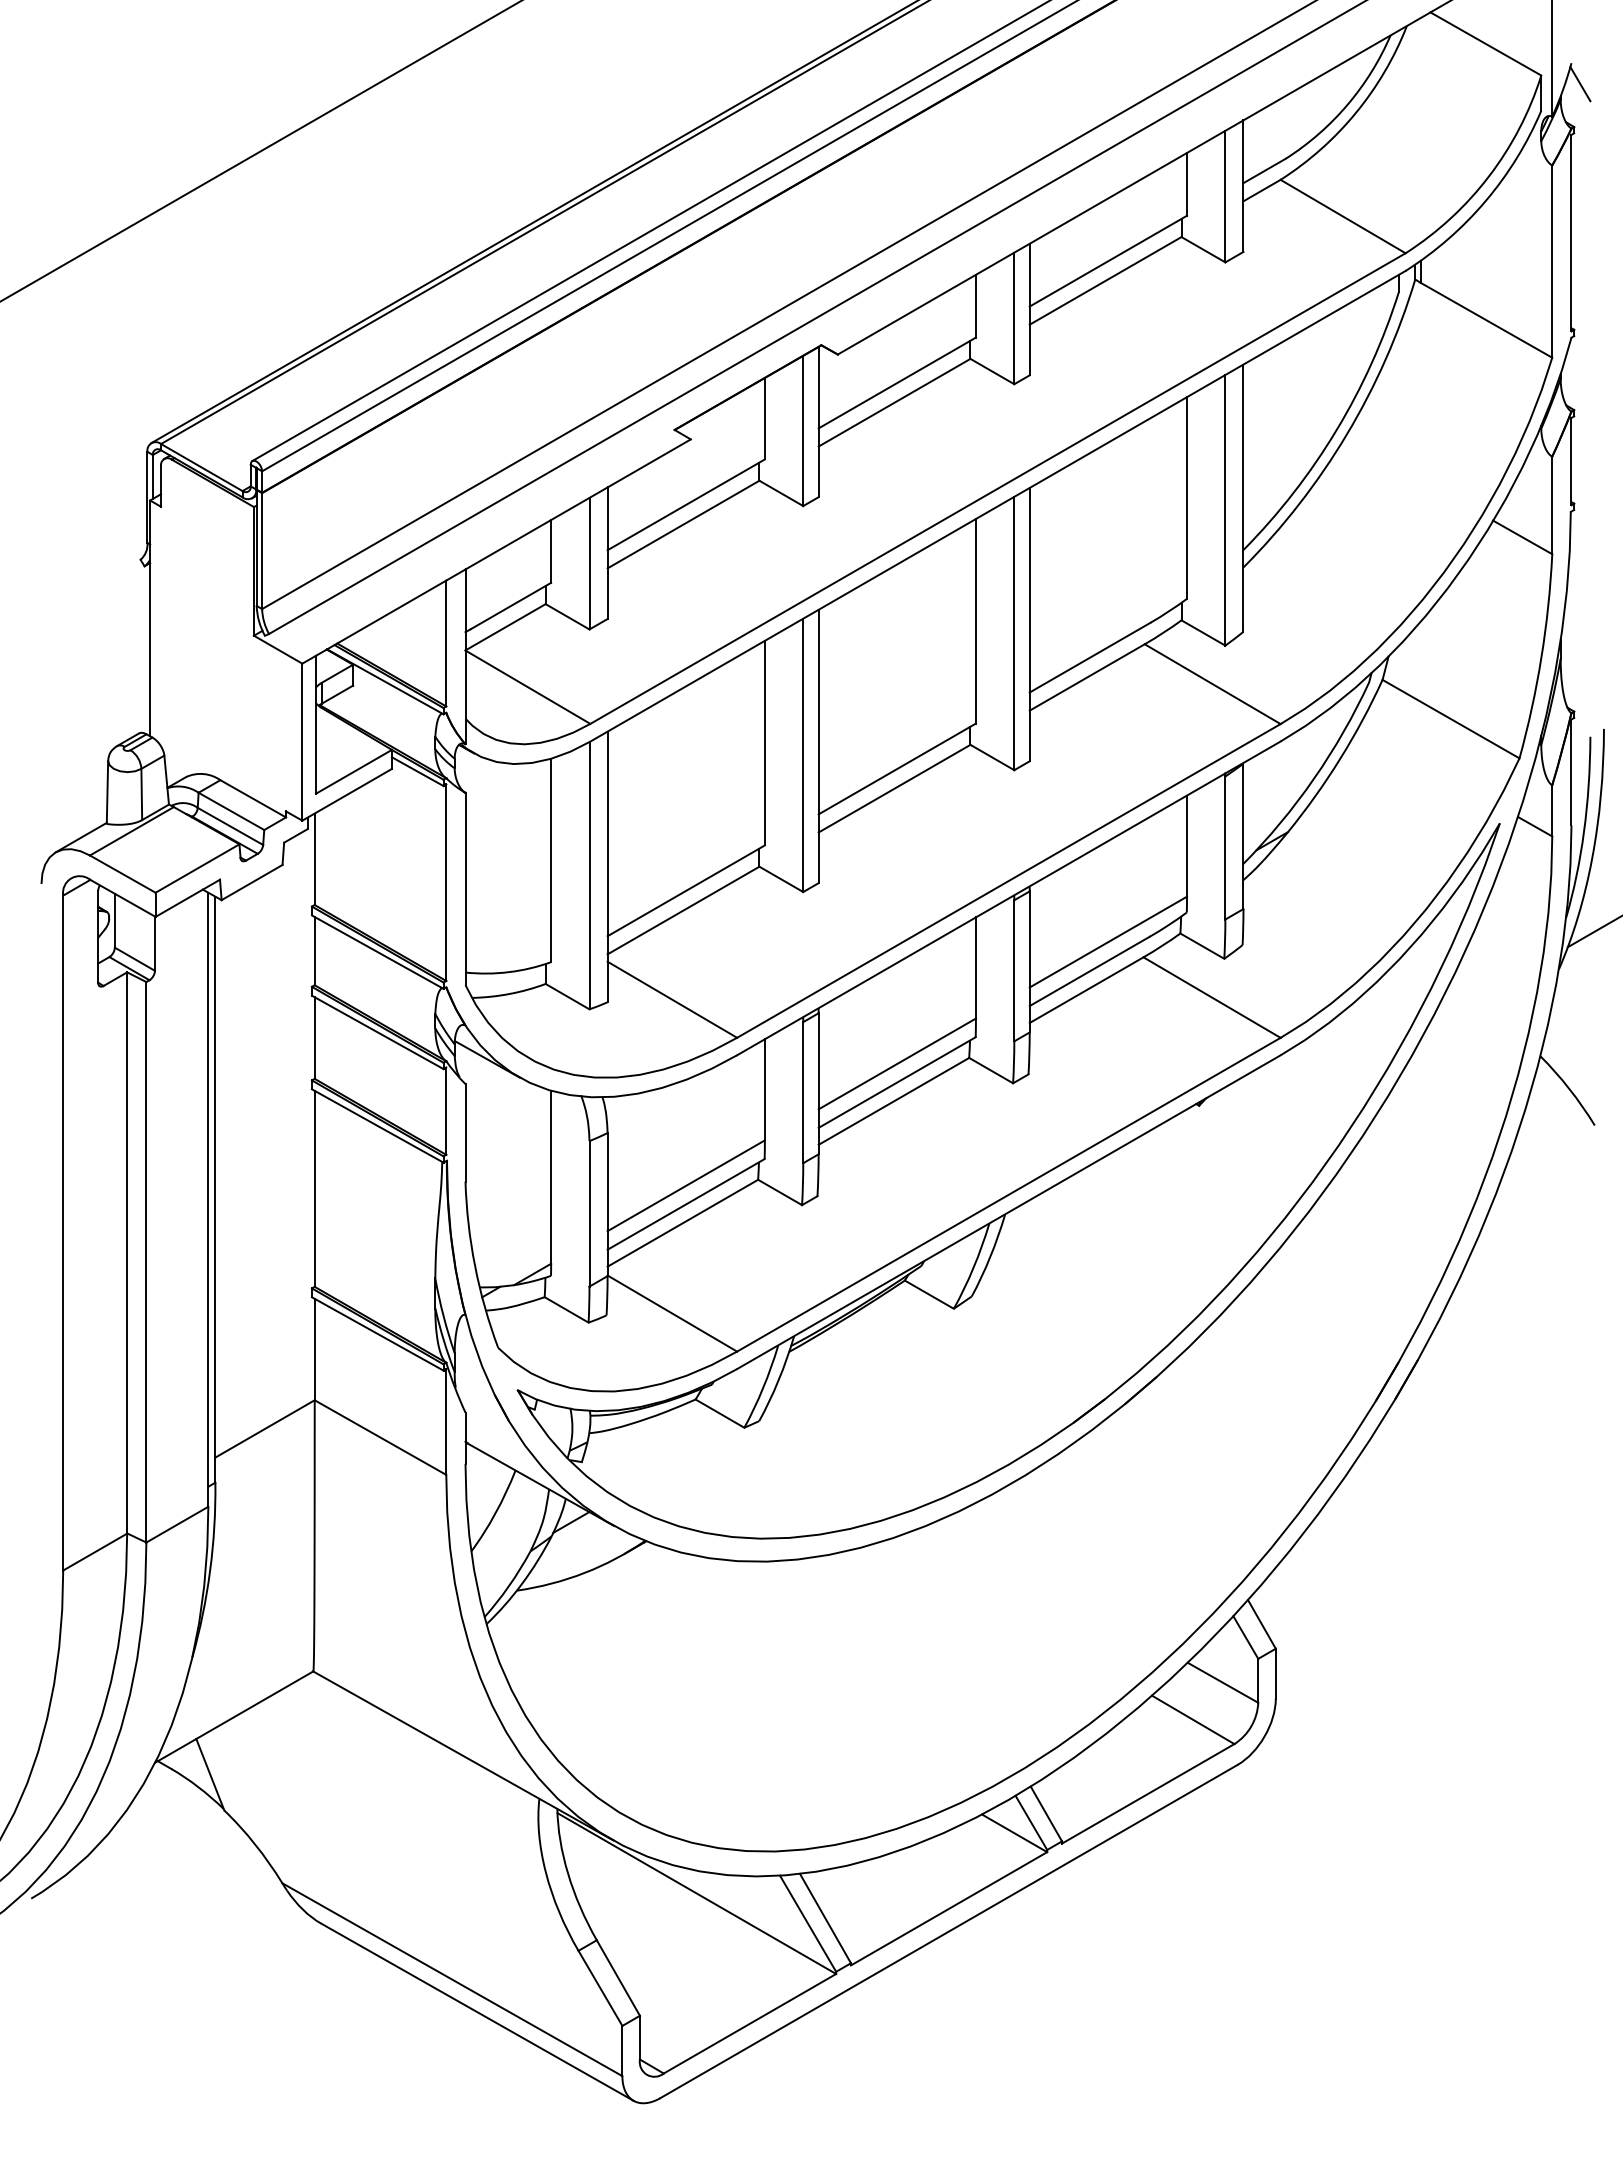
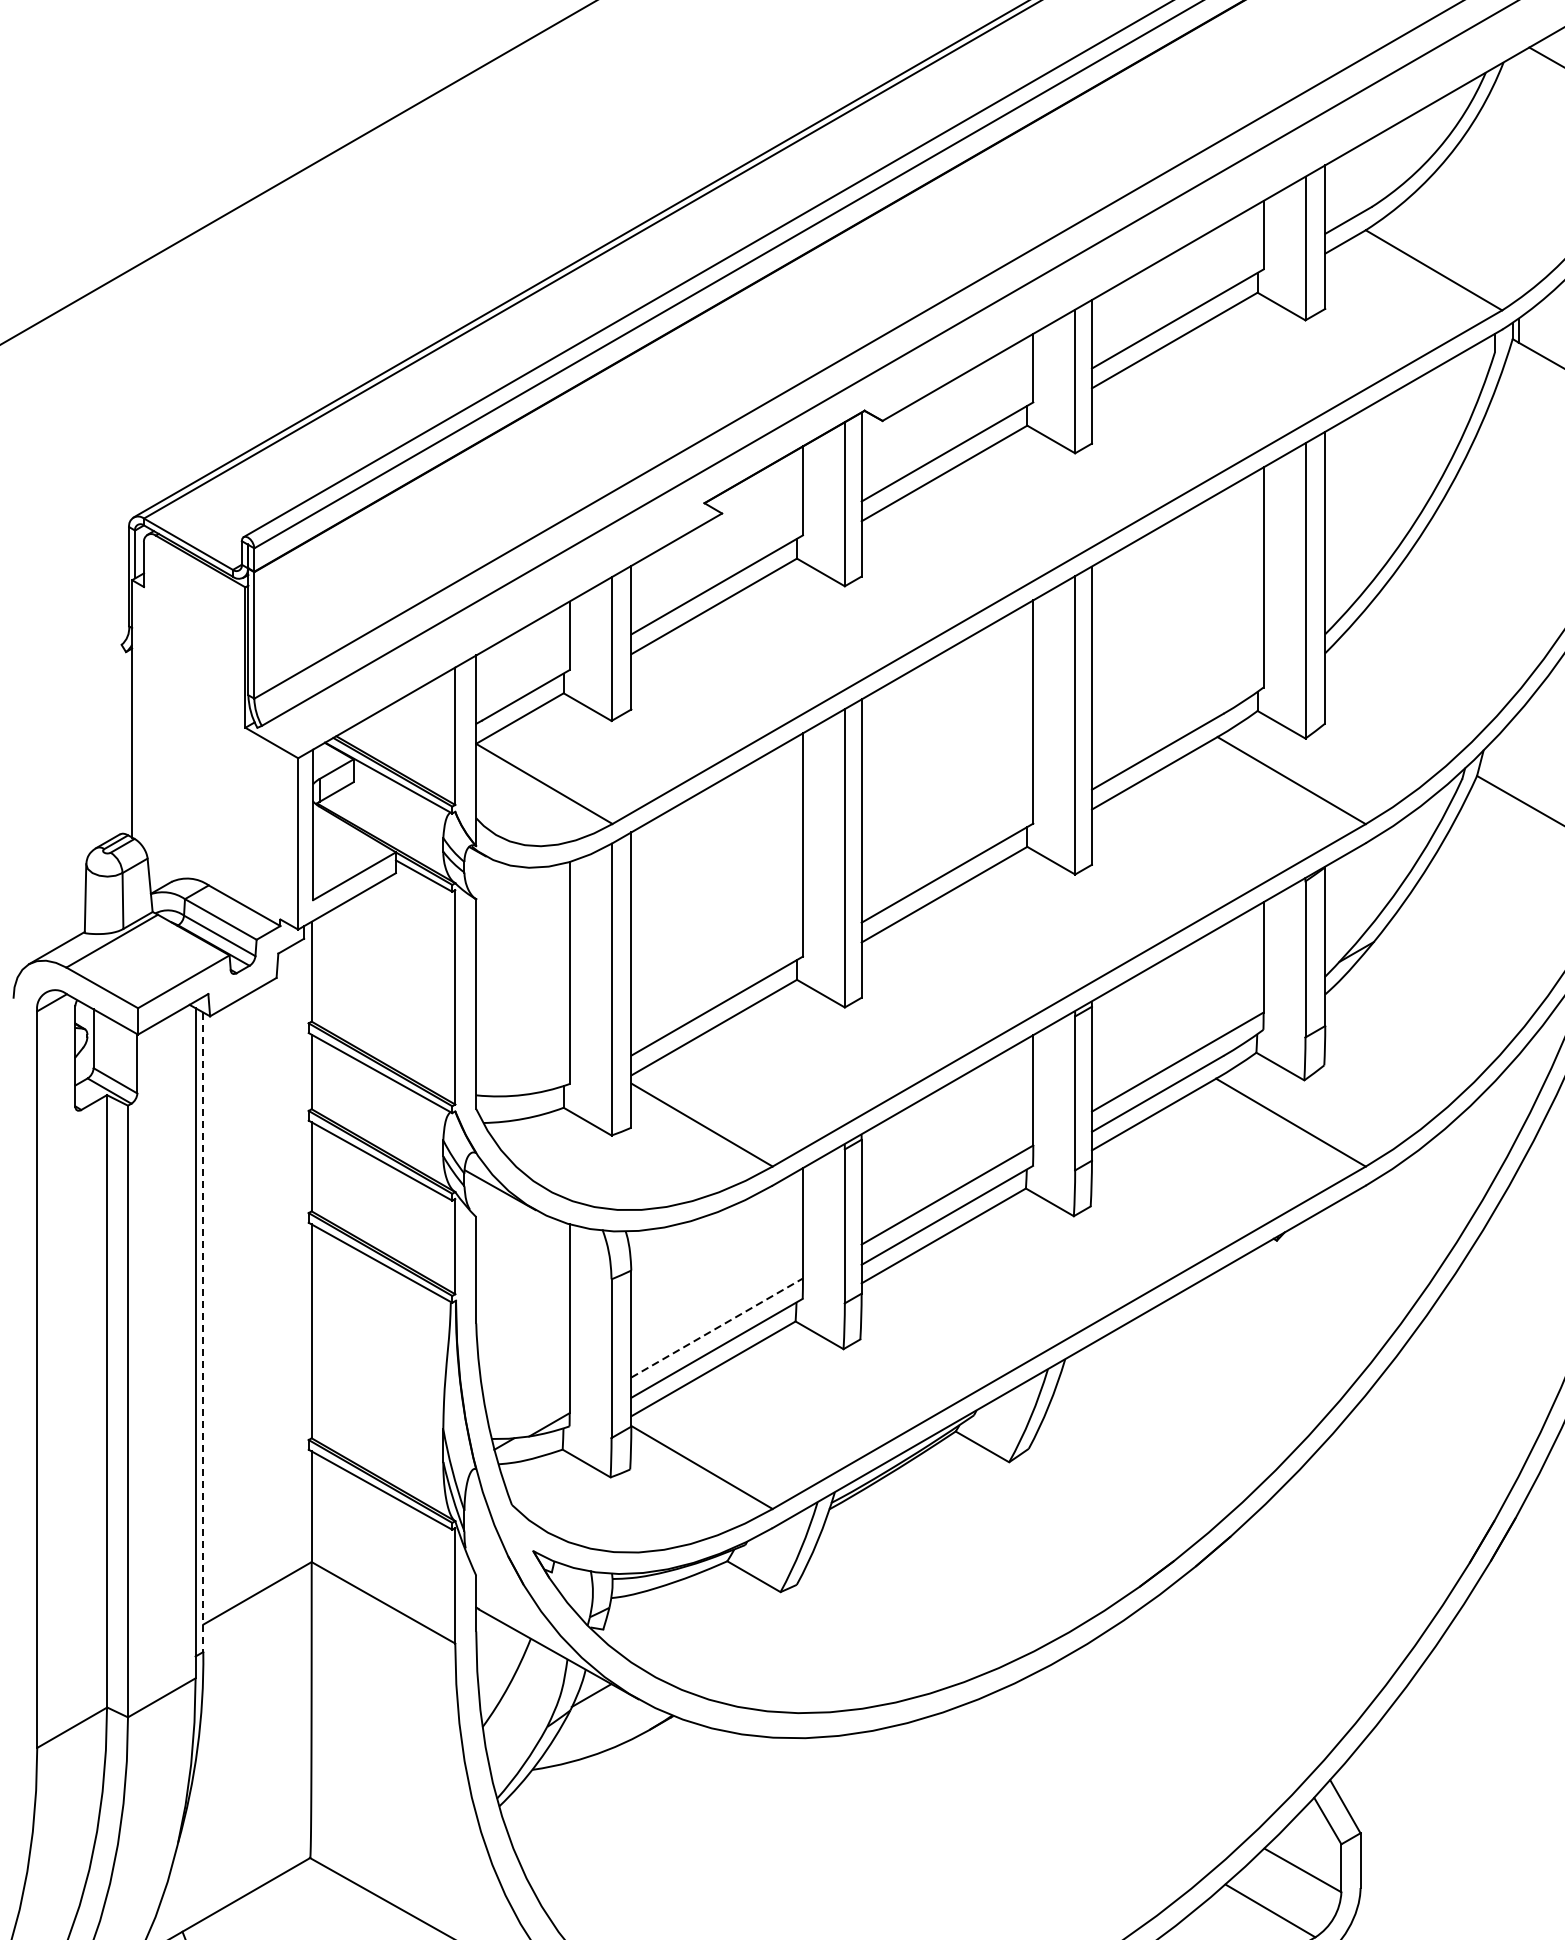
line: (686, 1185) -> (717, 1327), solid -> dashed
line: (215, 1190) -> (203, 1333), solid -> dashed

